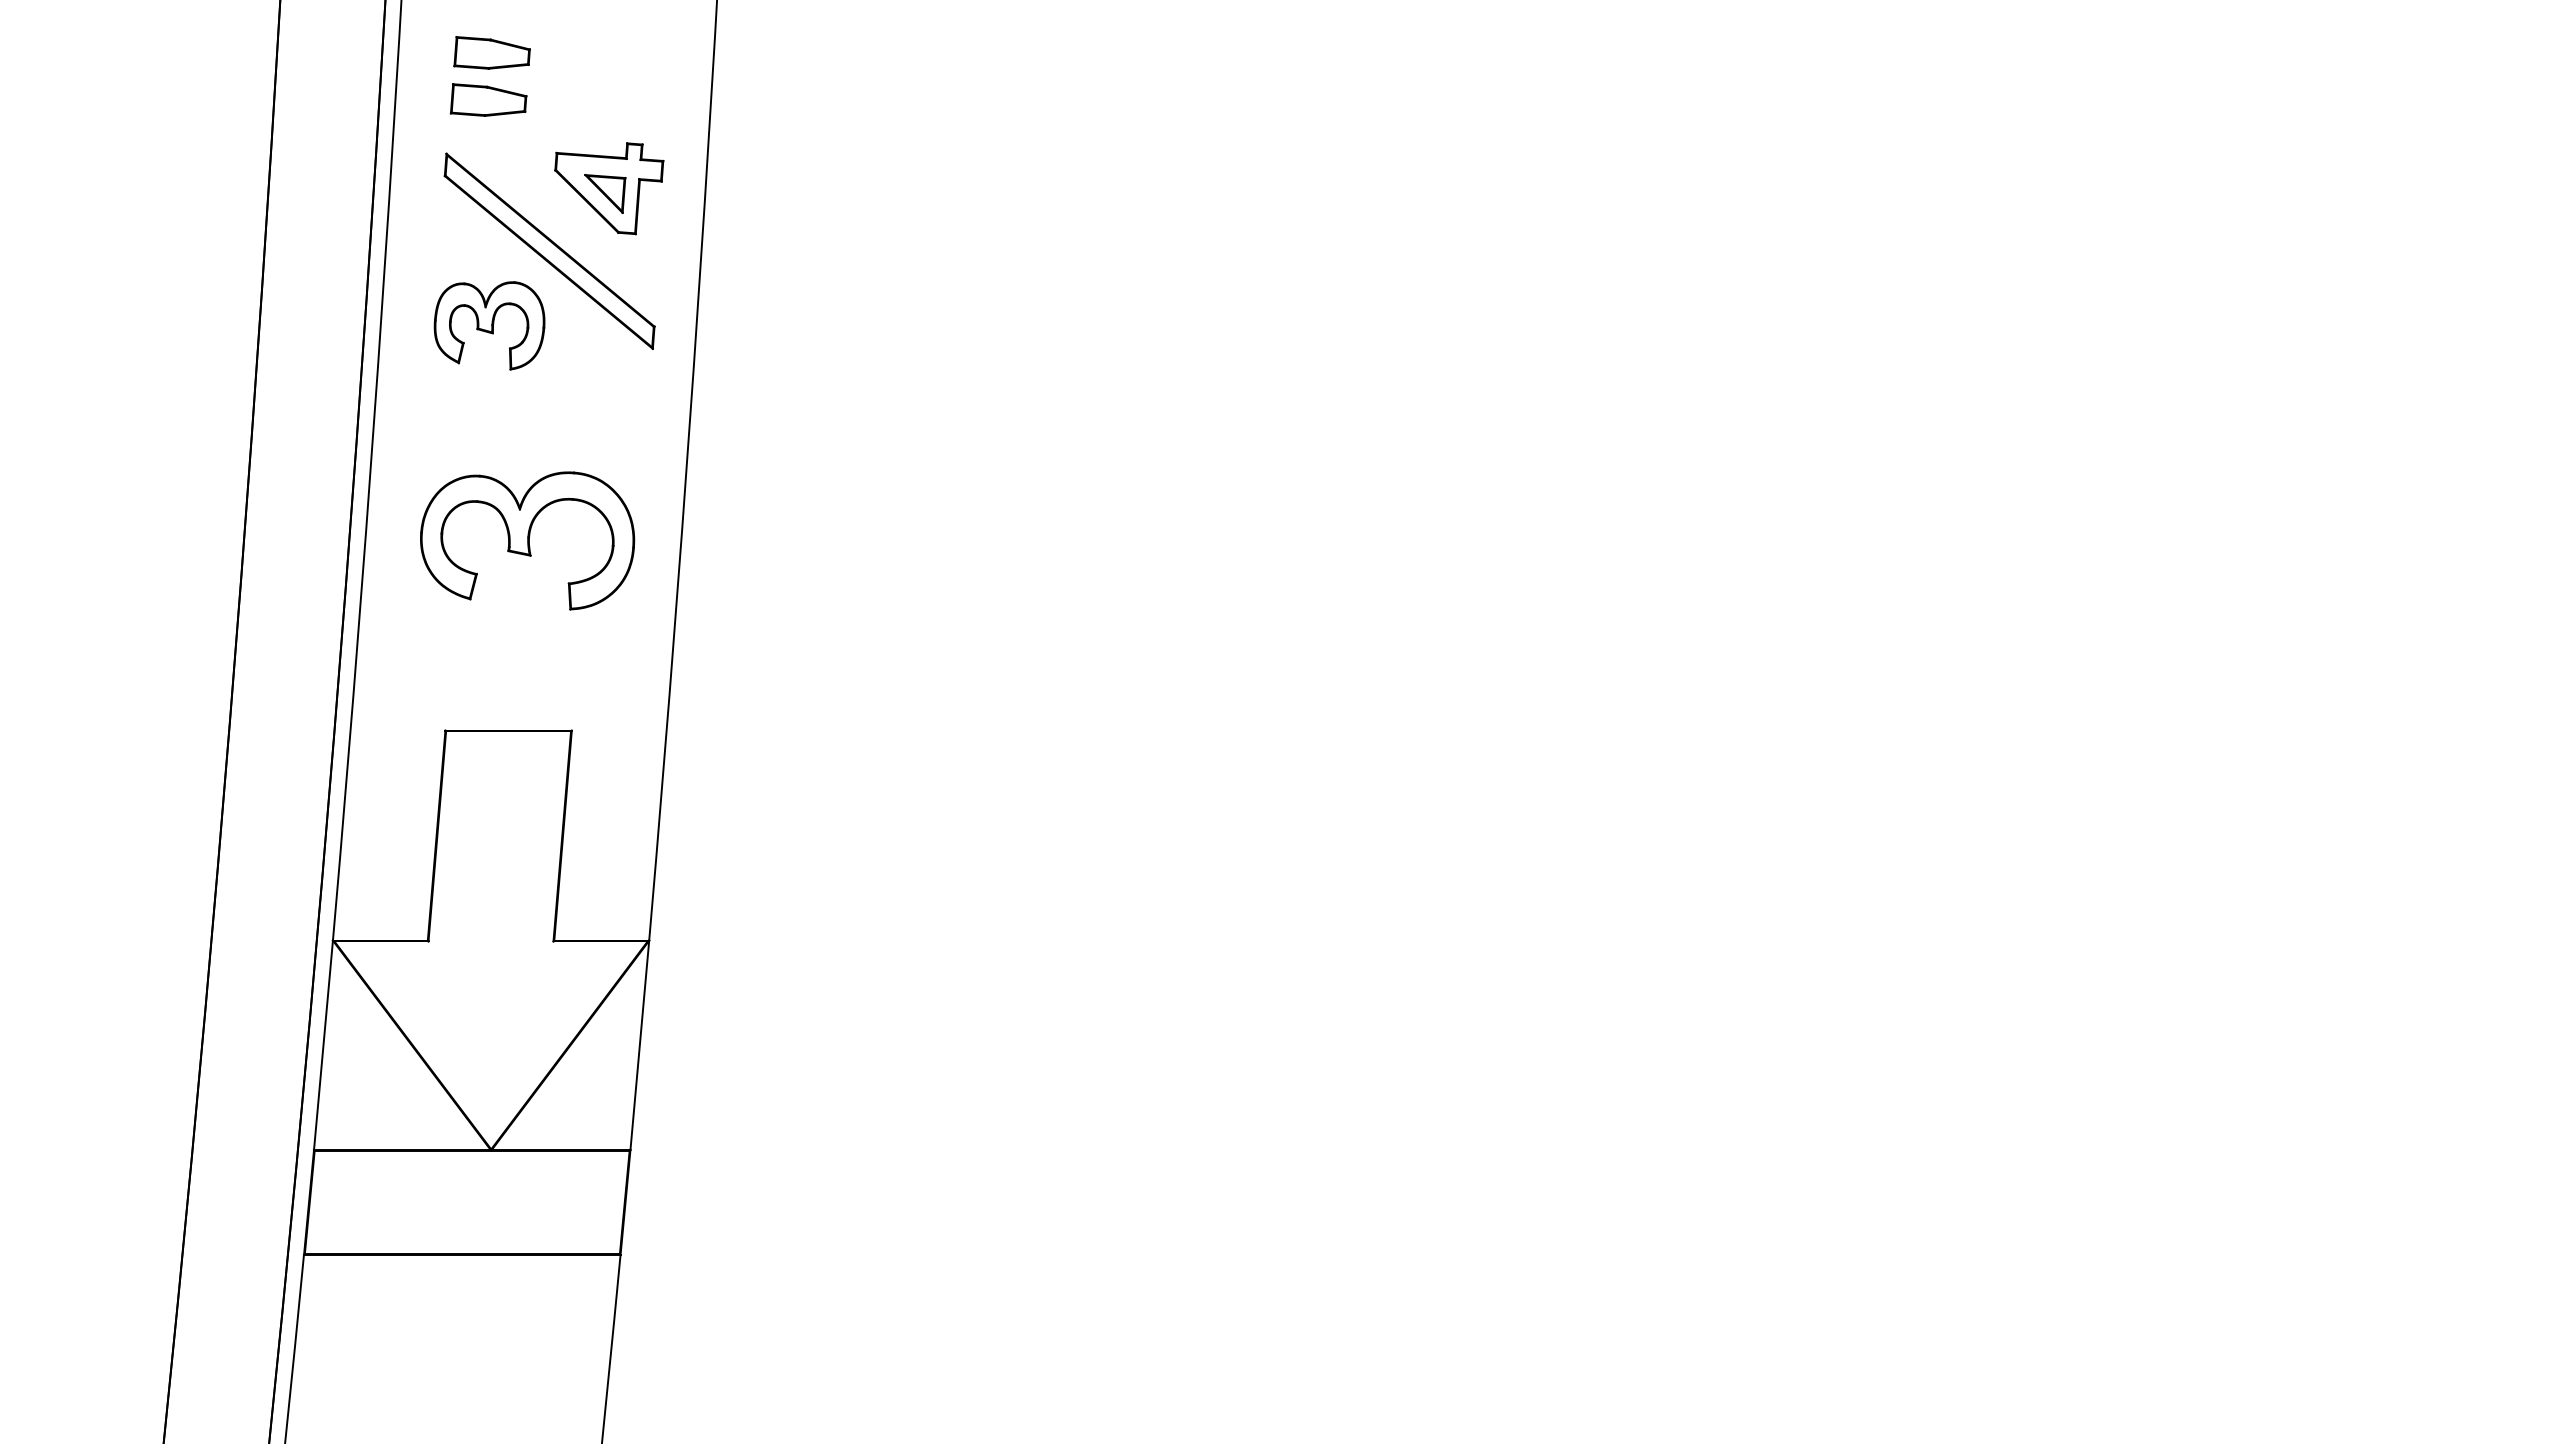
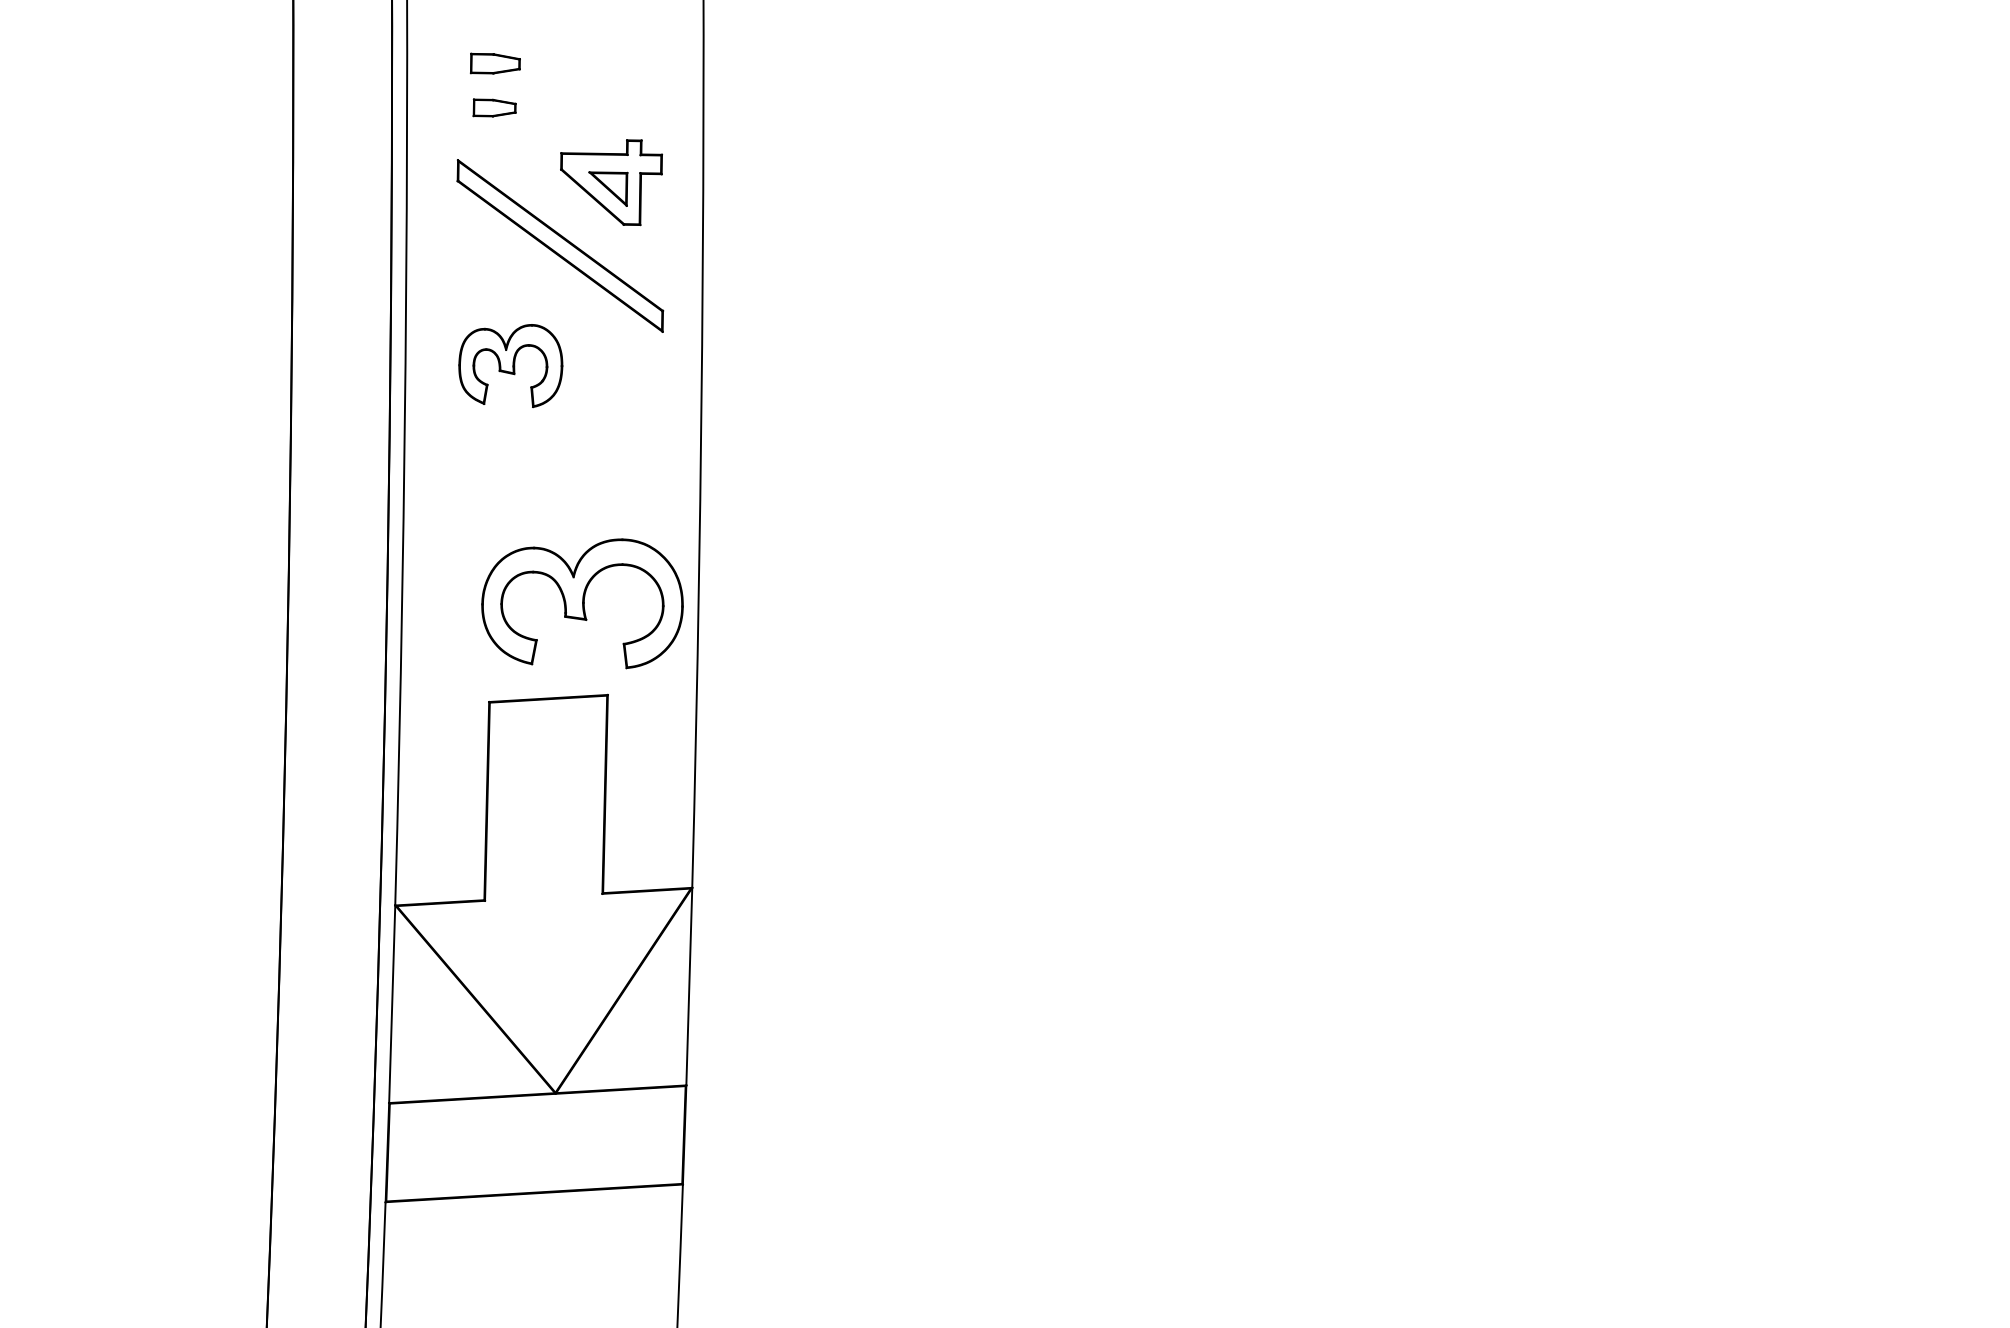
part: (491, 52) -> (494, 62), size x0.7
part: (488, 99) -> (494, 106), size x0.6
part: (489, 325) -> (510, 366), moved
part: (527, 540) -> (582, 605), moved

